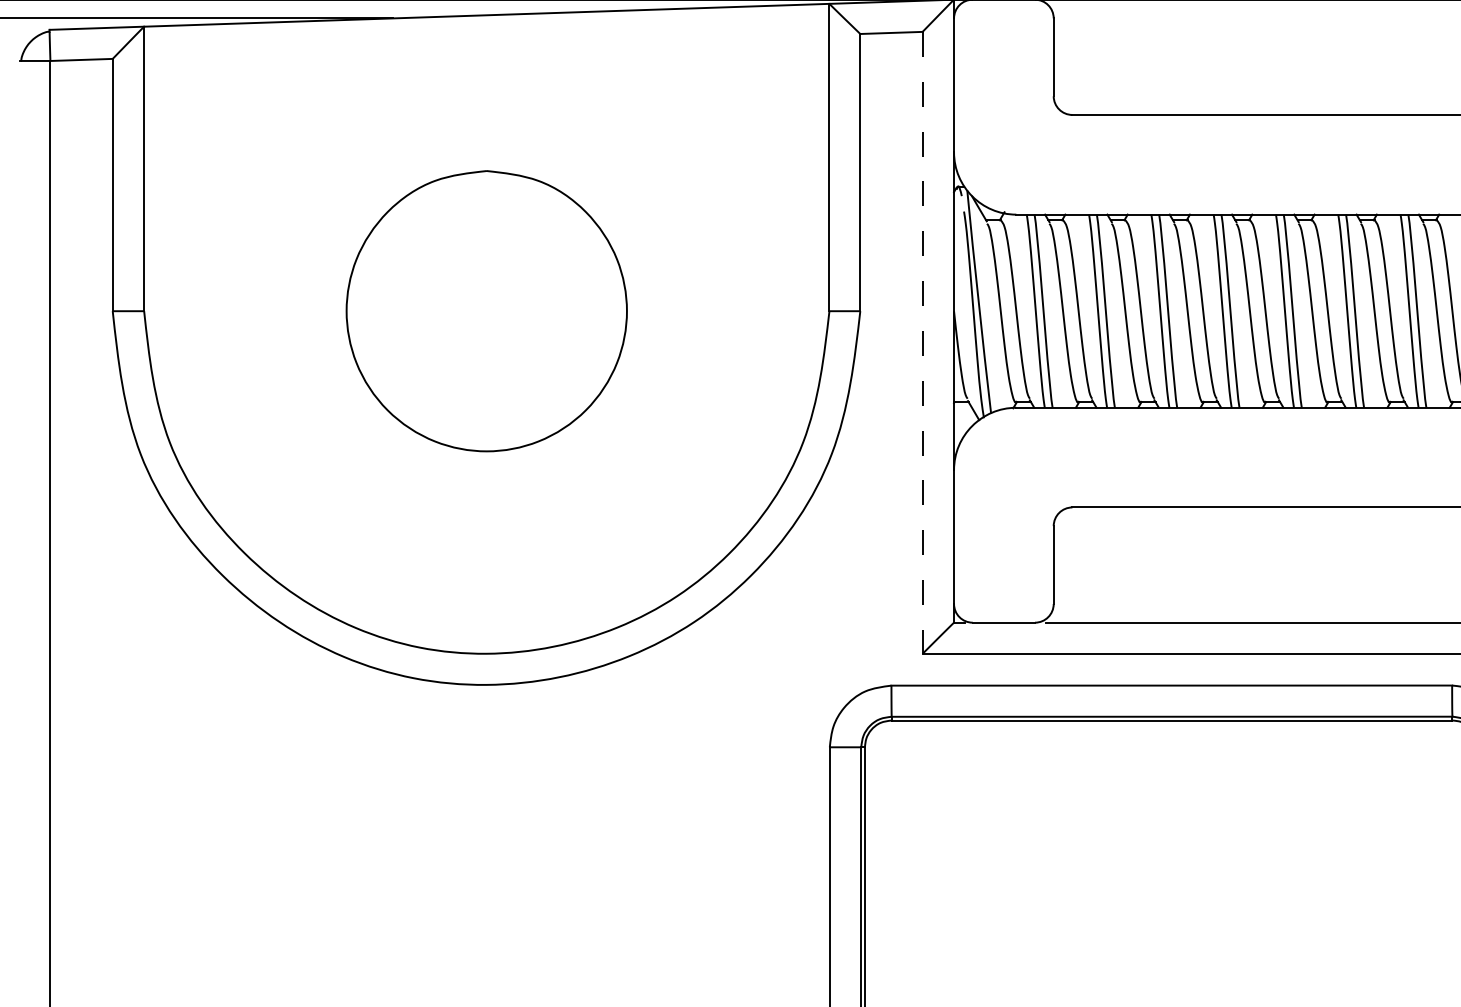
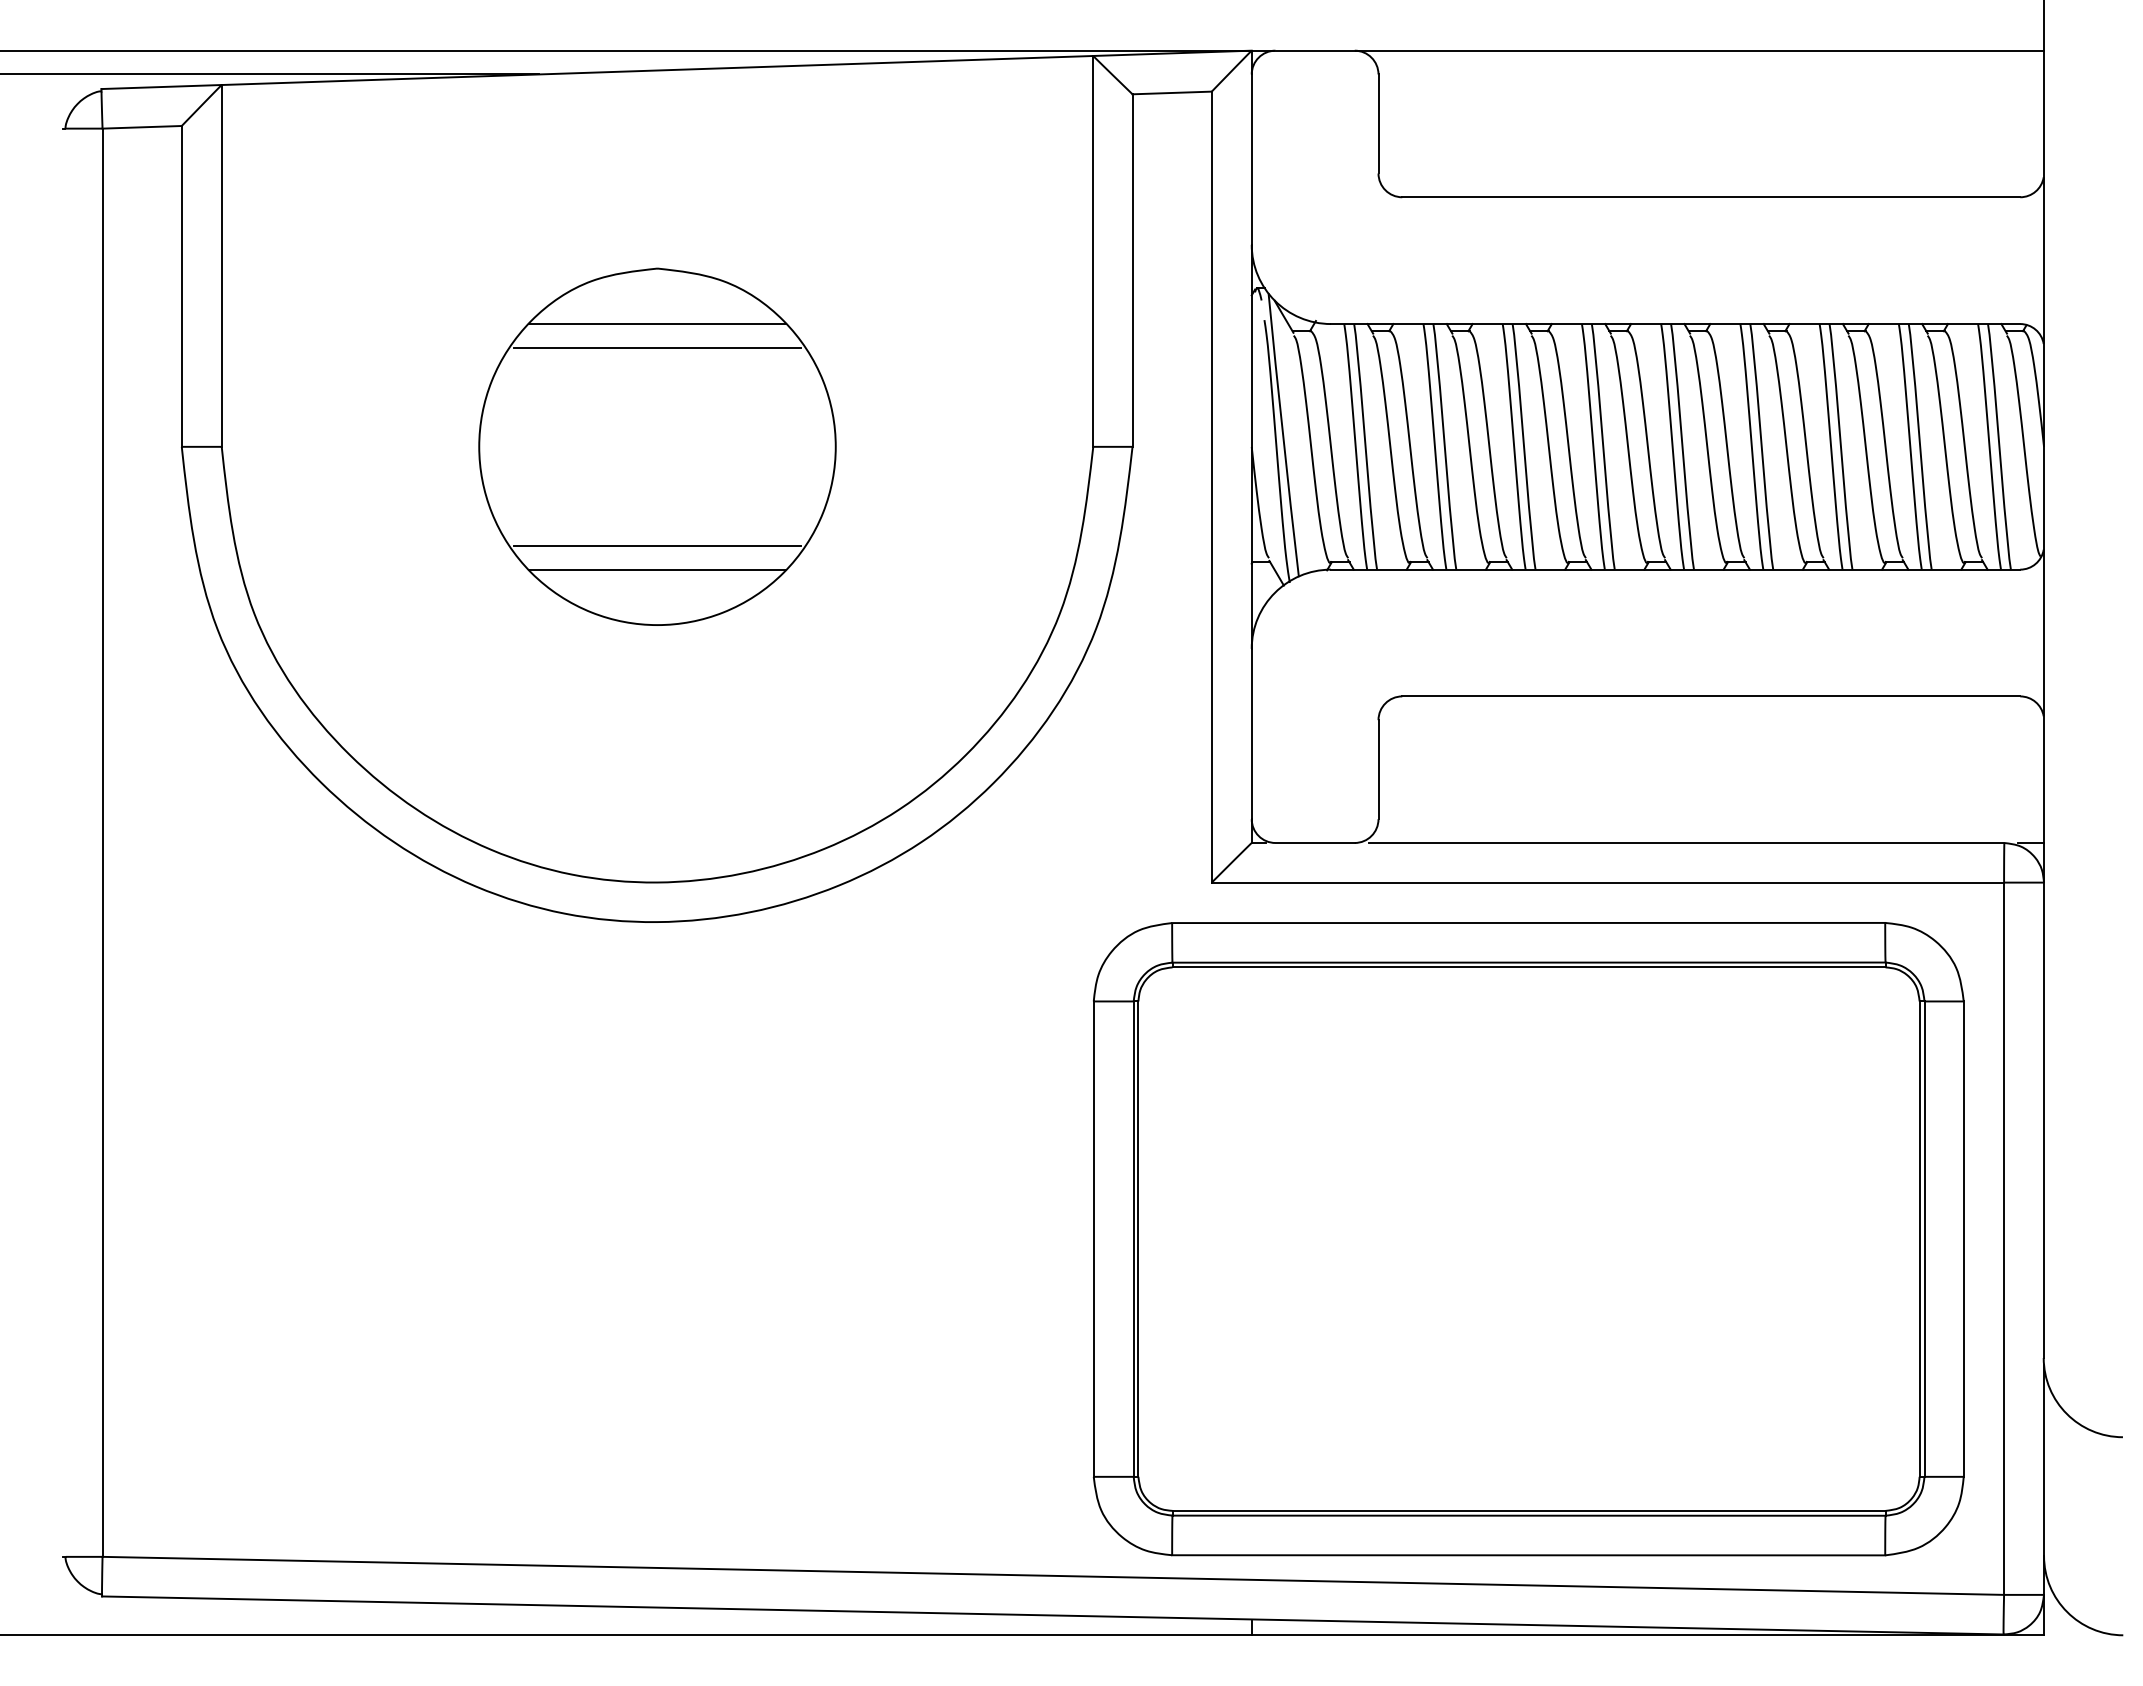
line: (486, 215) -> (657, 324), added
line: (486, 233) -> (657, 347), added
line: (922, 343) -> (1211, 487), dashed -> solid
line: (486, 388) -> (657, 545), added
line: (486, 407) -> (657, 569), added

